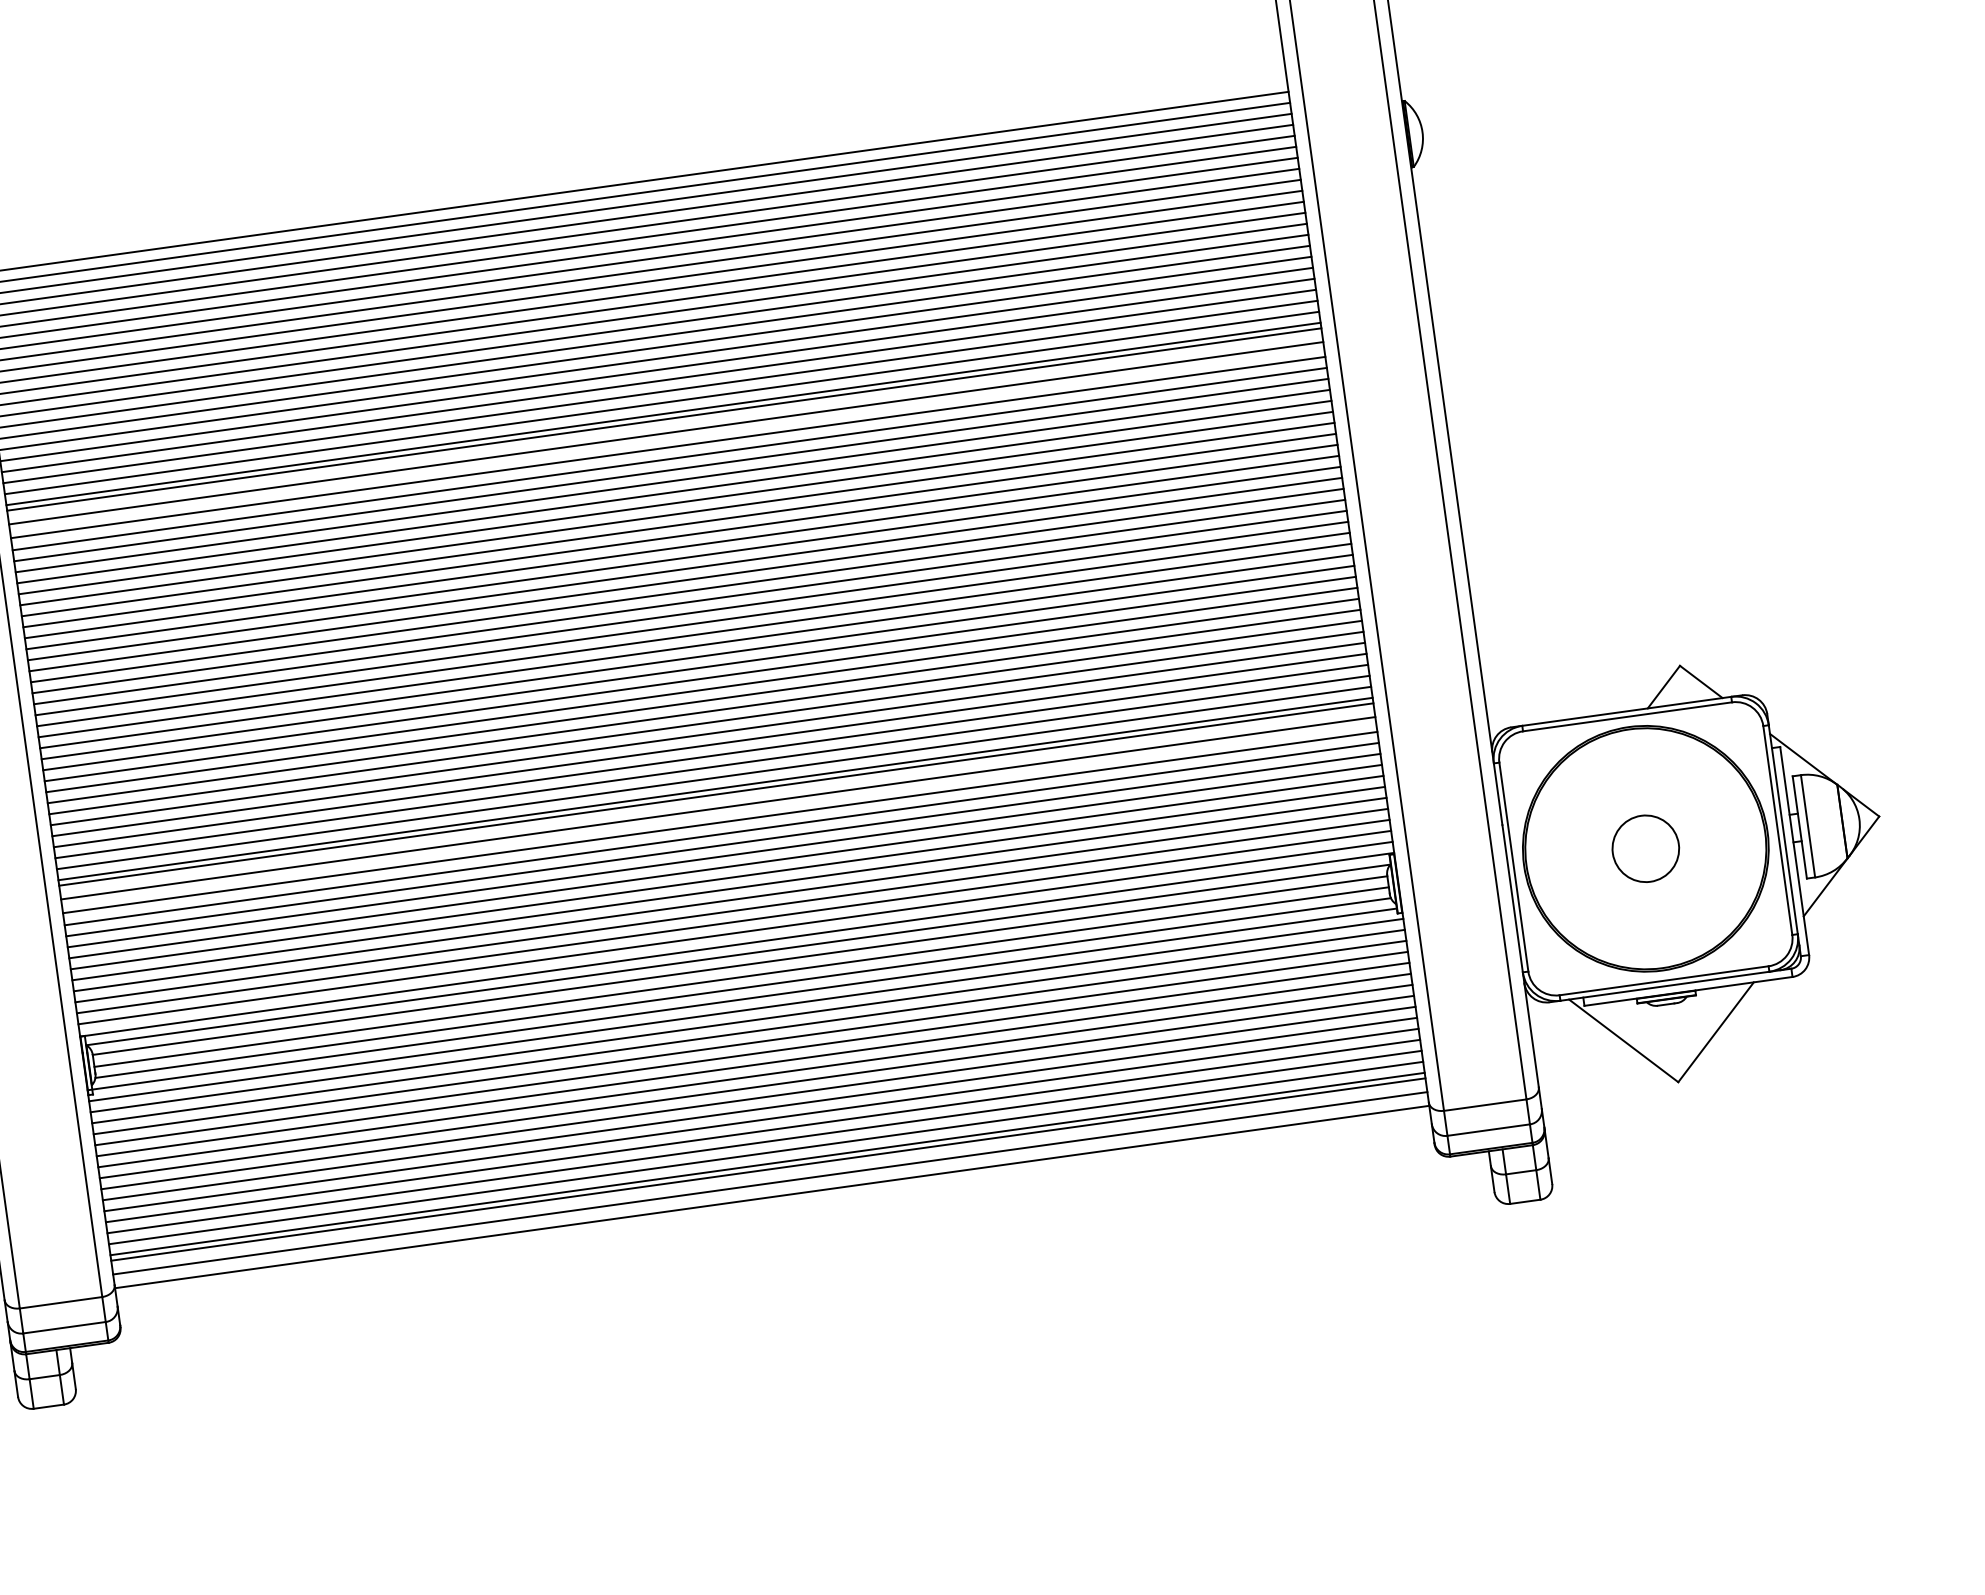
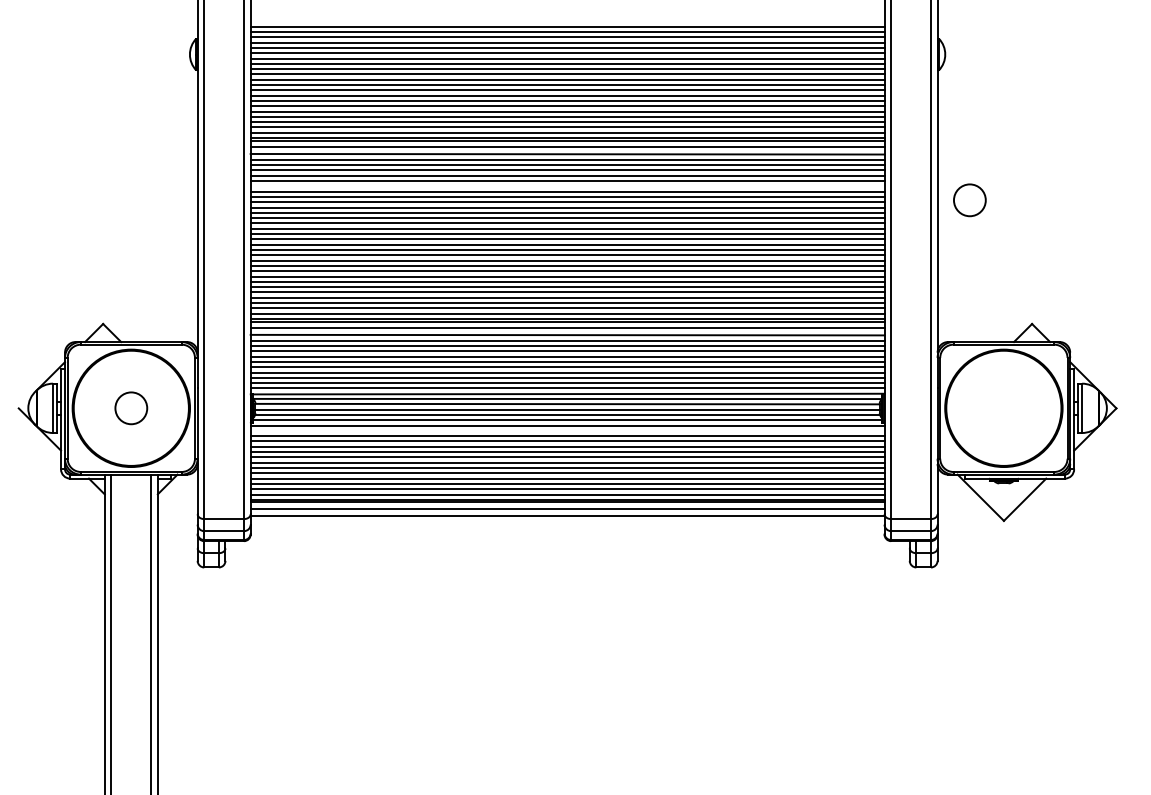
line: (677, 514) -> (567, 186), removed
circle: (1645, 849) -> (969, 200), moved
line: (747, 1020) -> (567, 430), removed

